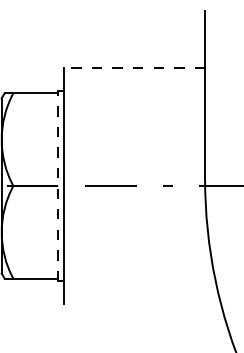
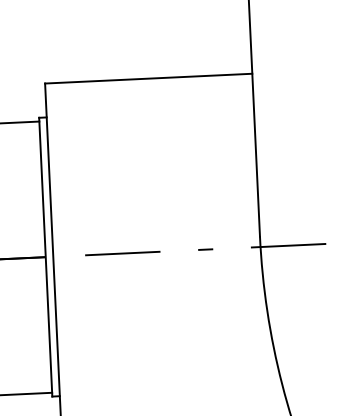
line: (134, 67) -> (149, 78), dashed -> solid
line: (58, 185) -> (45, 256), dashed -> solid

